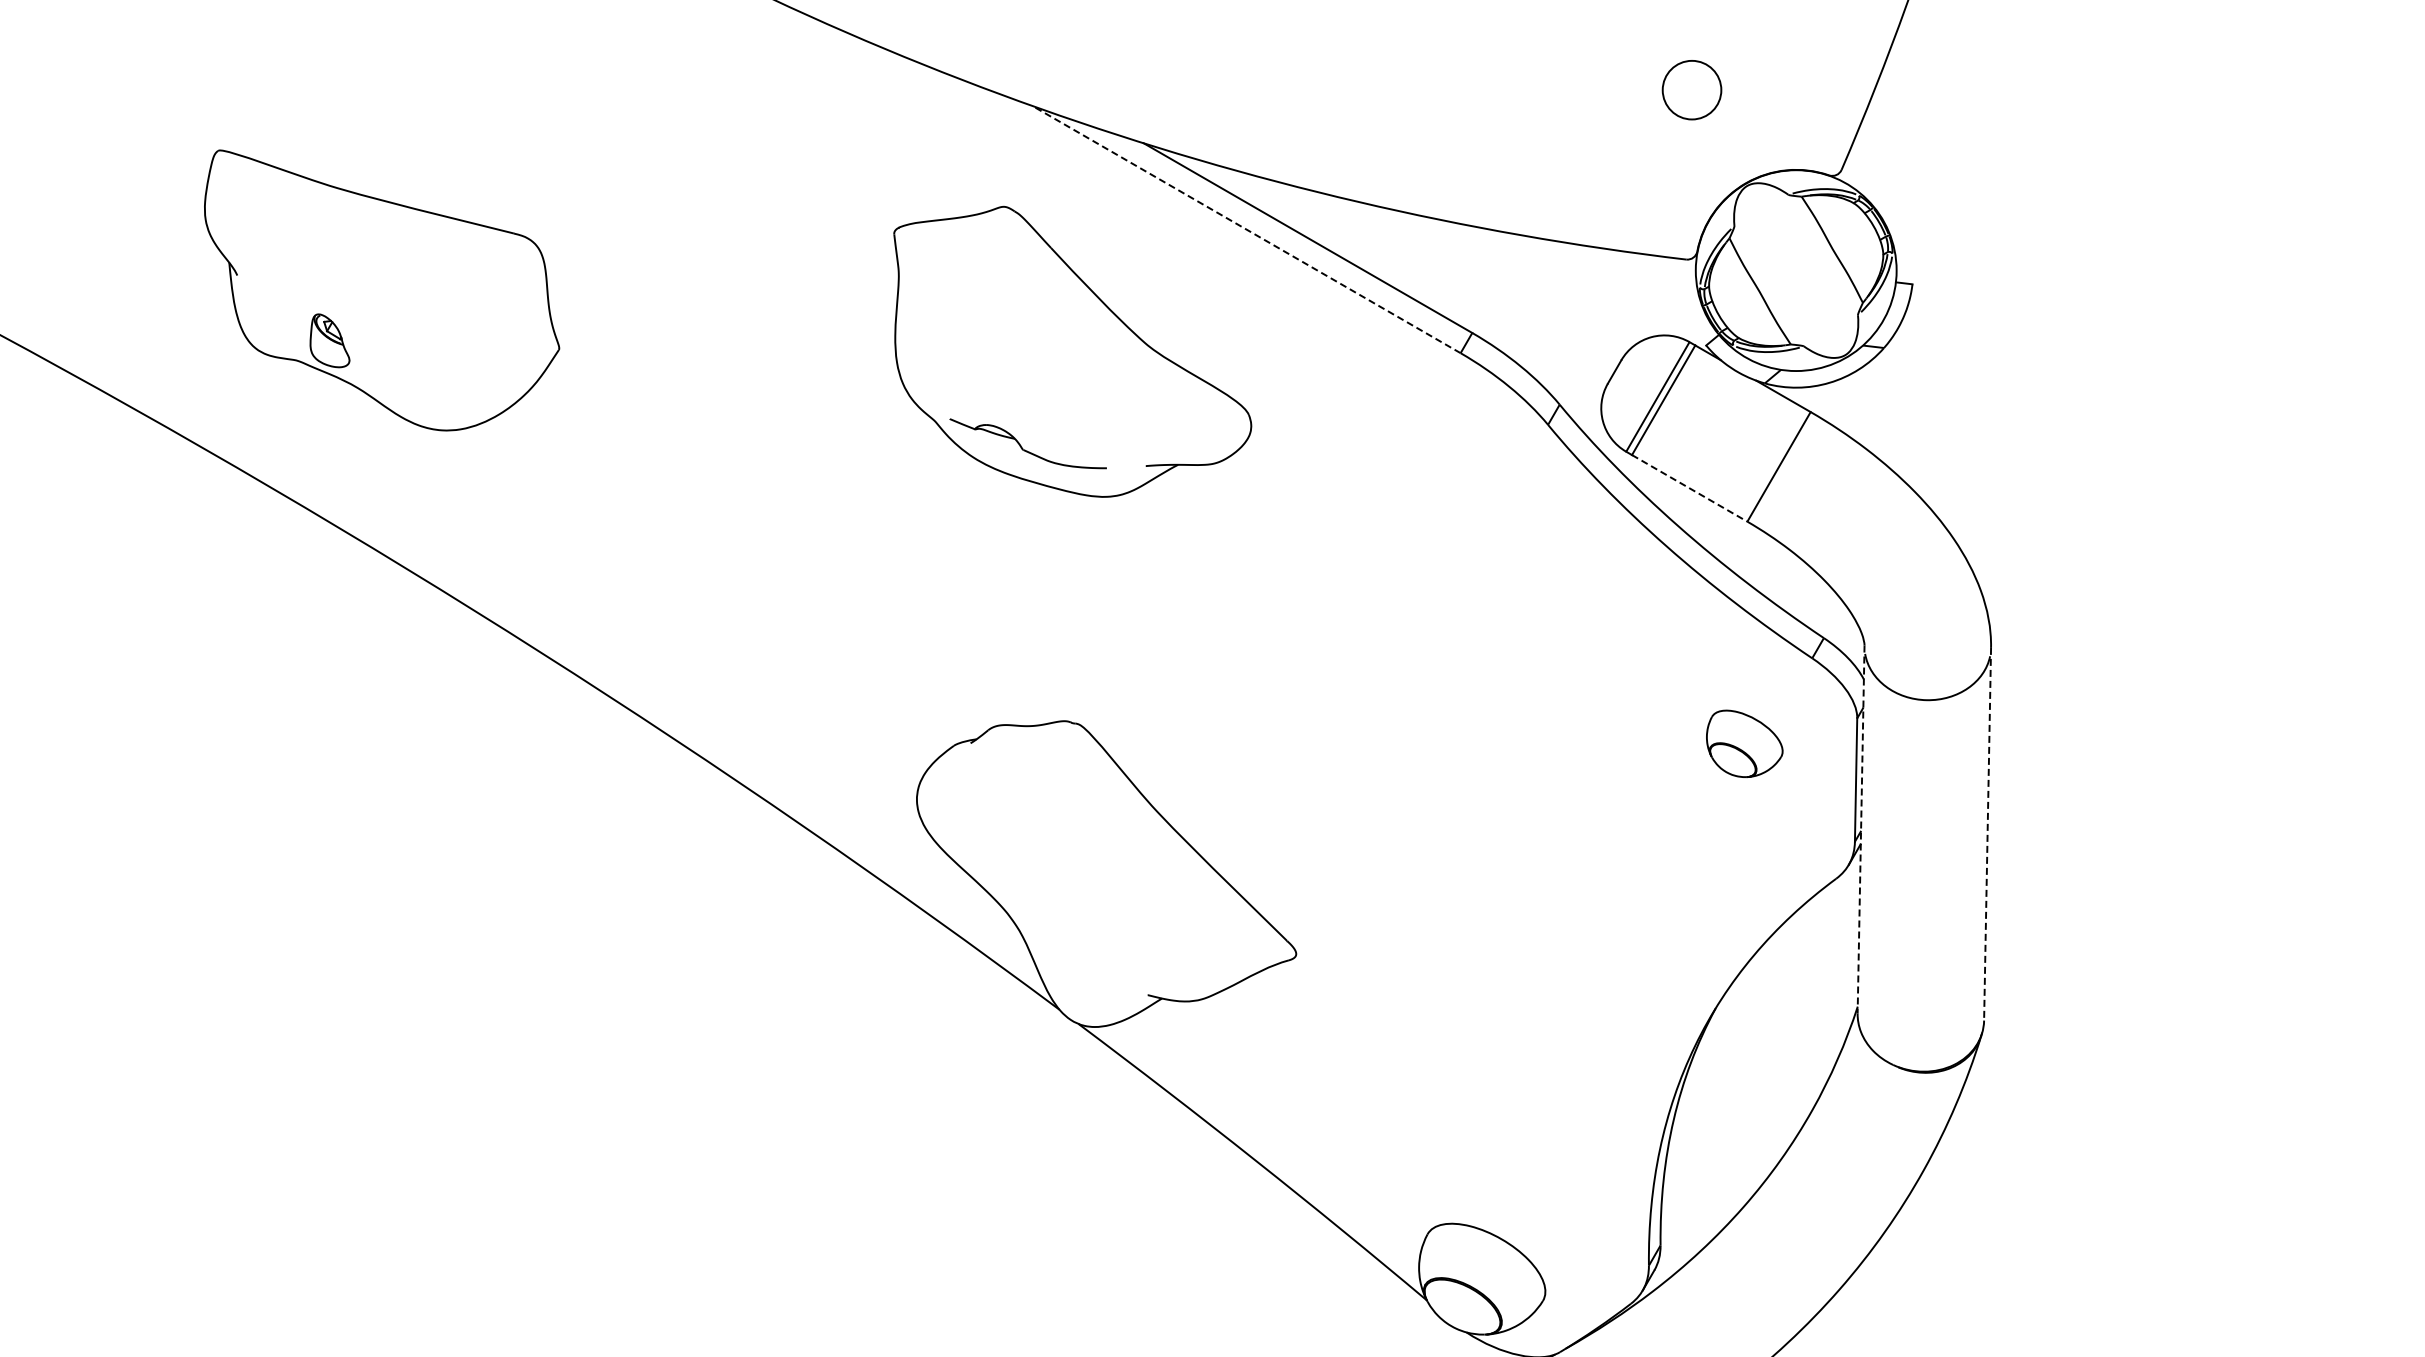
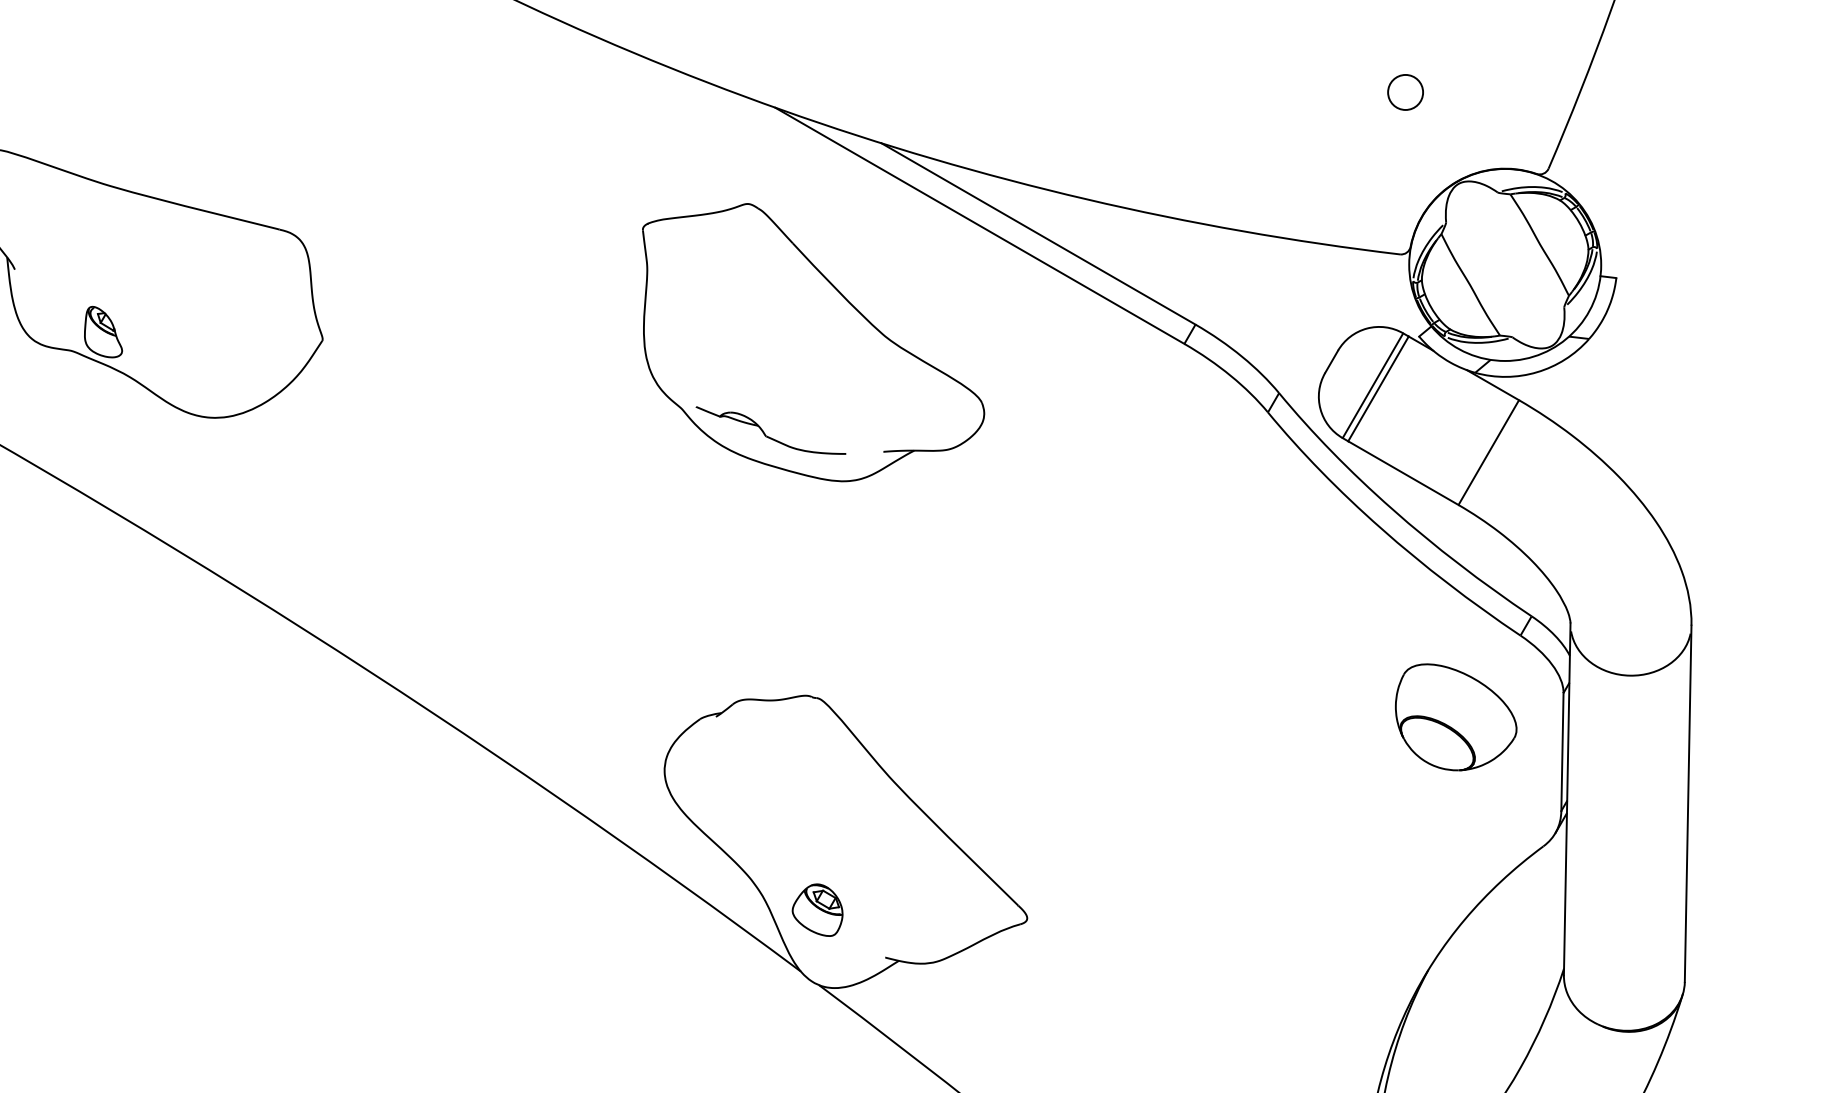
circle: (1691, 89) -> (1405, 91), size x0.62
line: (1246, 229) -> (979, 225), dashed -> solid
line: (1689, 488) -> (1403, 473), dashed -> solid
part: (1744, 743) -> (1455, 717), size x1.67
line: (1861, 829) -> (1567, 799), dashed -> solid
line: (1987, 834) -> (1688, 804), dashed -> solid
part: (1076, 945) -> (817, 910), added

